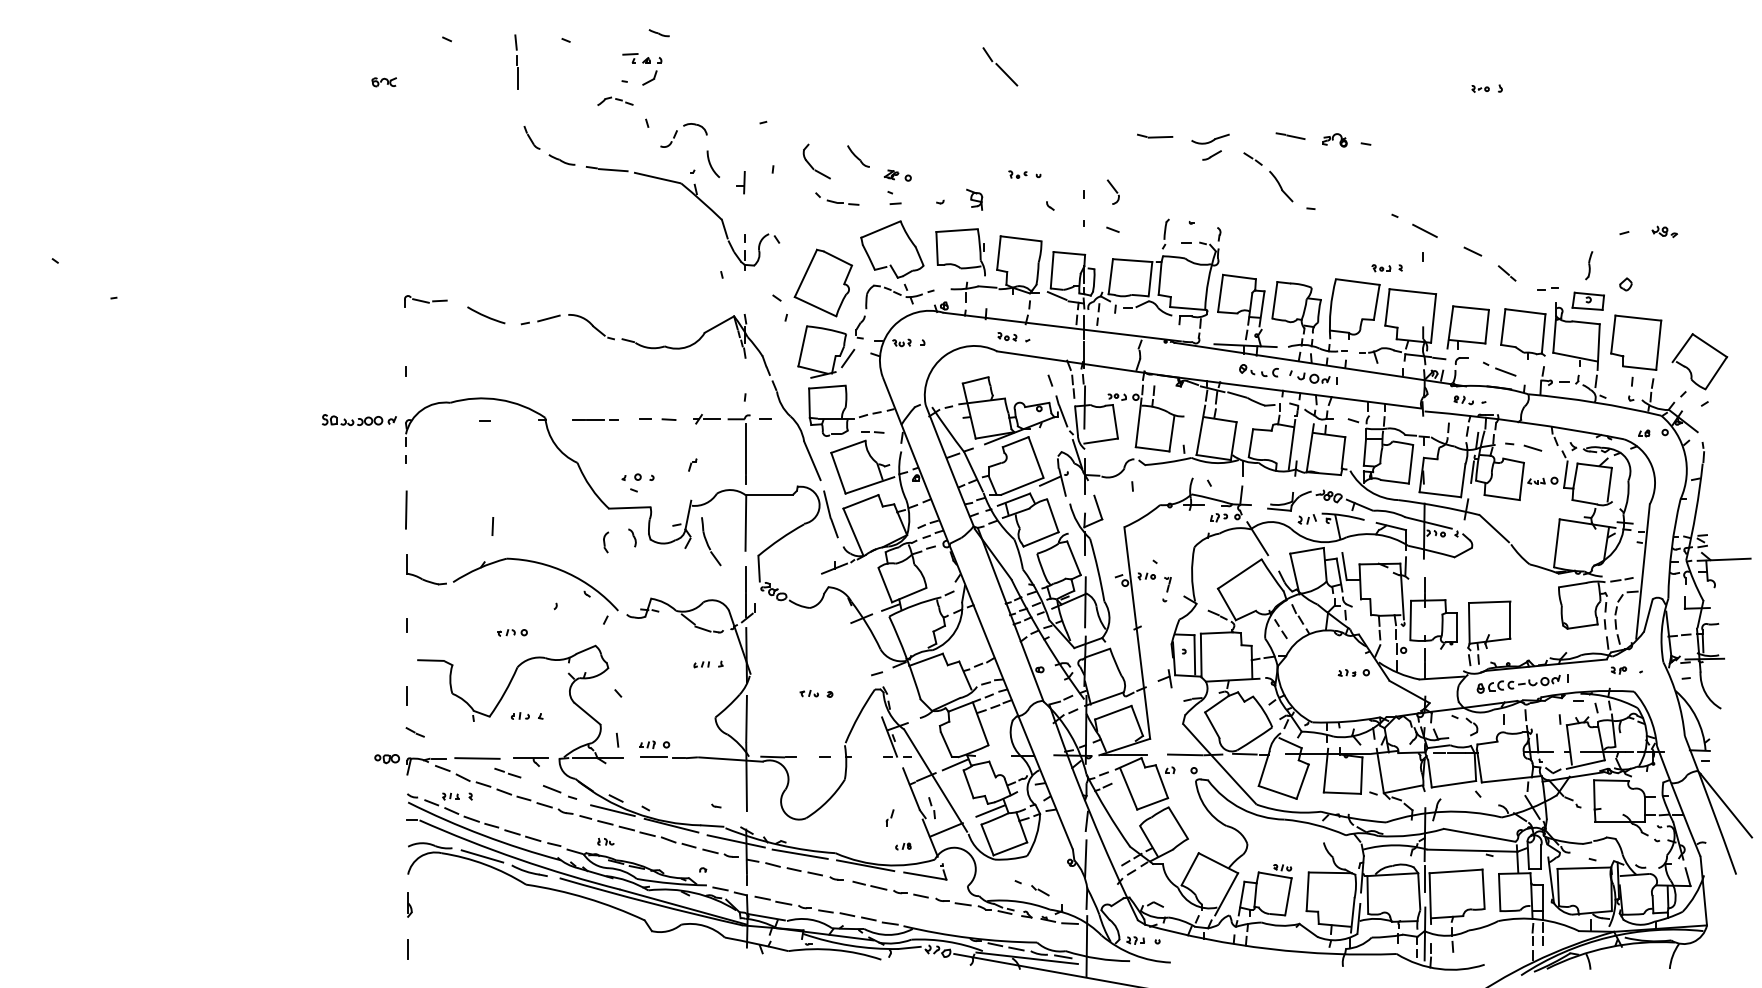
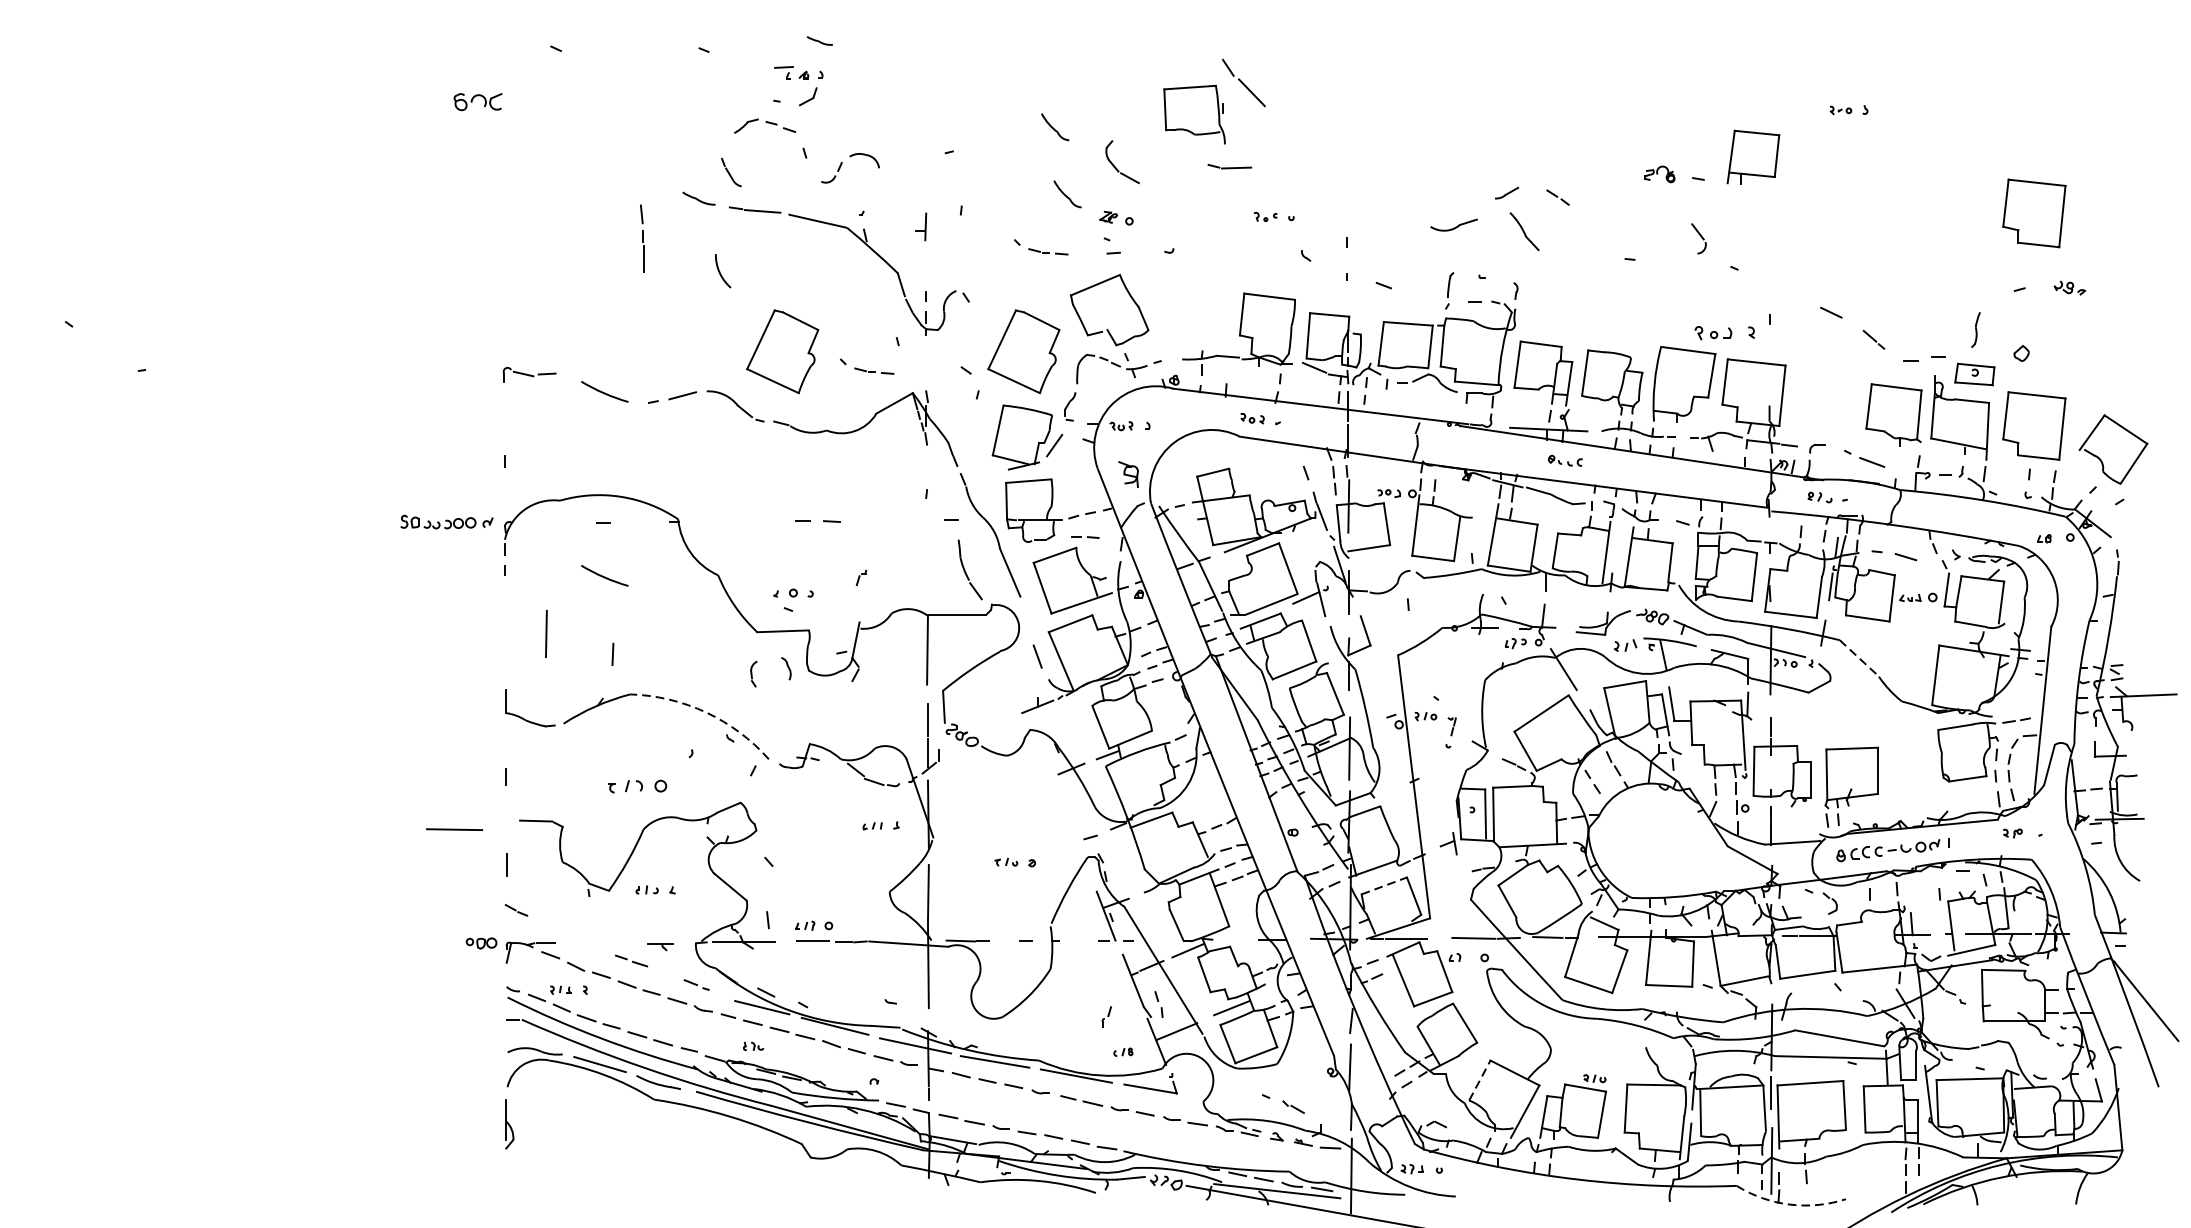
part: (516, 61) -> (642, 237), moved
part: (383, 82) -> (477, 102), size x1.6
part: (615, 100) -> (765, 124), size x1.4
part: (848, 102) -> (1055, 127), added
part: (1155, 135) -> (1230, 165), moved
line: (1290, 135) -> (1604, 168), removed
part: (531, 137) -> (730, 172), moved
part: (1210, 138) -> (1454, 224), moved
part: (810, 163) -> (1114, 164), moved
arc: (711, 164) -> (720, 271), moved
part: (1636, 171) -> (2034, 213), added
part: (1281, 186) -> (1525, 231), moved
part: (1112, 191) -> (1697, 237), moved
part: (974, 199) -> (1128, 474), moved
line: (1424, 230) -> (1771, 286), removed
part: (960, 252) -> (1194, 114), moved
part: (1386, 268) -> (1723, 333), size x1.6
part: (629, 282) -> (782, 351), added
part: (1547, 288) -> (1924, 358), size x1.6
part: (697, 294) -> (867, 365), added
part: (1467, 327) -> (1752, 157), moved
part: (1258, 370) -> (1564, 460), size x0.7
part: (1313, 377) -> (1633, 469), removed
line: (595, 419) -> (740, 521), removed
part: (745, 449) -> (927, 558), removed
arc: (486, 463) -> (605, 576), added
line: (827, 504) -> (1028, 627), removed
line: (406, 509) -> (546, 633), moved
line: (1494, 528) -> (1858, 656), solid -> dashed
part: (711, 541) -> (970, 569), moved
arc: (567, 573) -> (705, 712), solid -> dashed
part: (512, 632) -> (637, 786), size x1.6
part: (1353, 672) -> (1682, 835), removed
line: (1113, 712) -> (1384, 885), solid -> dashed
line: (477, 758) -> (454, 829), moved
part: (530, 761) -> (659, 946), size x0.6
part: (560, 792) -> (697, 985), size x0.6
line: (1190, 868) -> (1480, 1079), solid -> dashed
part: (409, 904) -> (509, 1124), size x1.6
line: (407, 949) -> (506, 1180), removed
arc: (1439, 969) -> (1789, 1205), solid -> dashed

